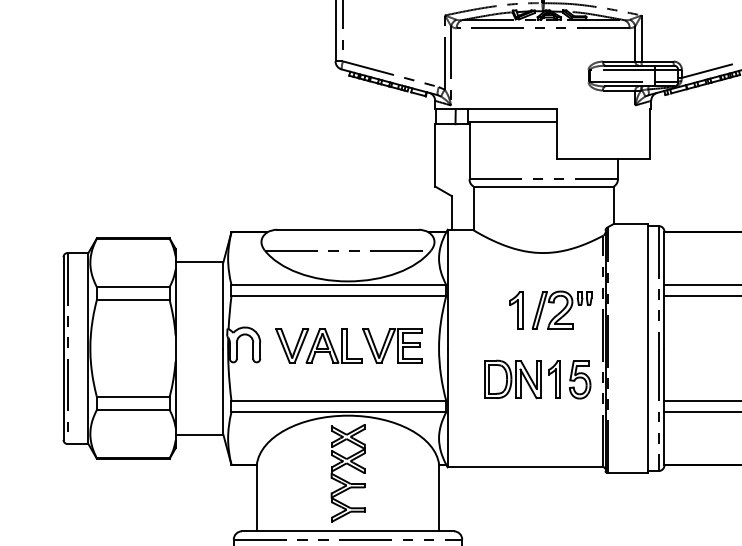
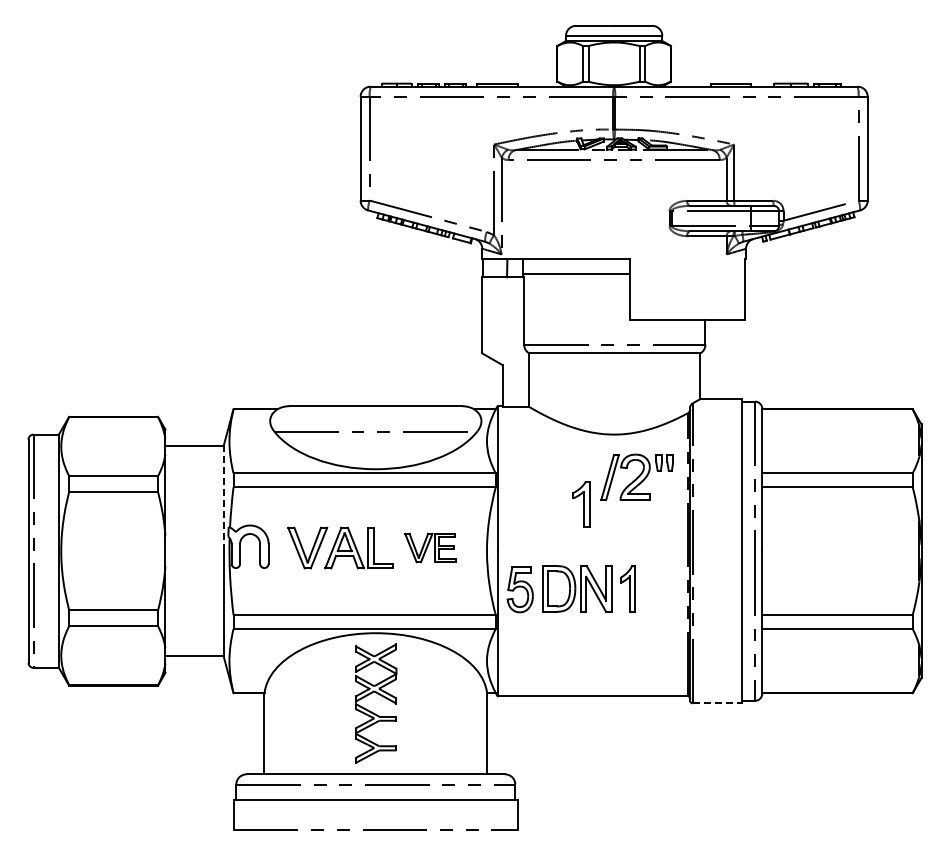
line: (223, 305) -> (223, 498), solid -> dashed
part: (561, 309) -> (636, 476), moved
part: (392, 345) -> (430, 547), size x0.7
part: (579, 379) -> (519, 589), moved
line: (627, 473) -> (717, 703), solid -> dashed

